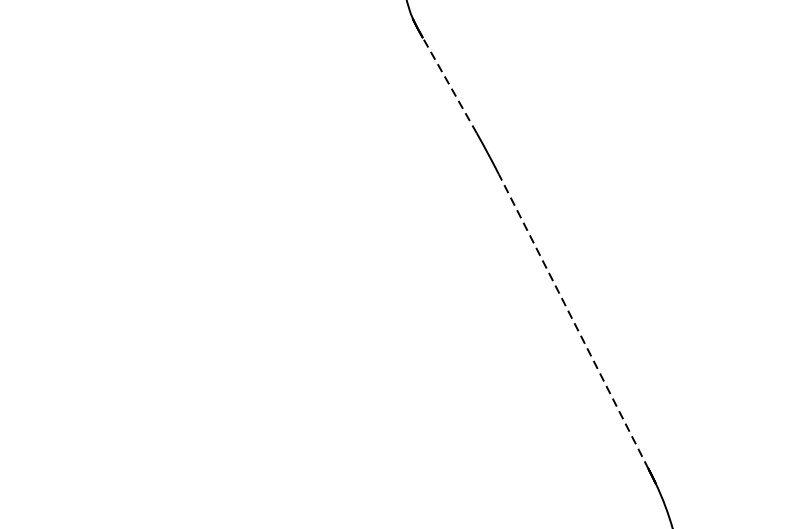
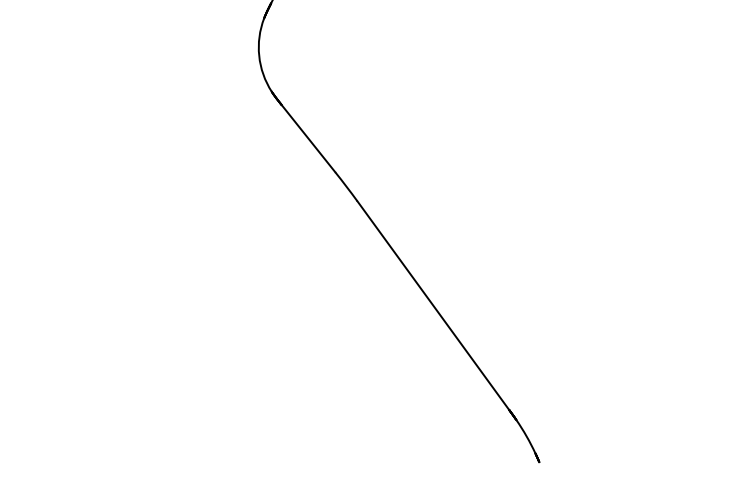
line: (449, 85) -> (308, 138), dashed -> solid
line: (574, 321) -> (433, 305), dashed -> solid

